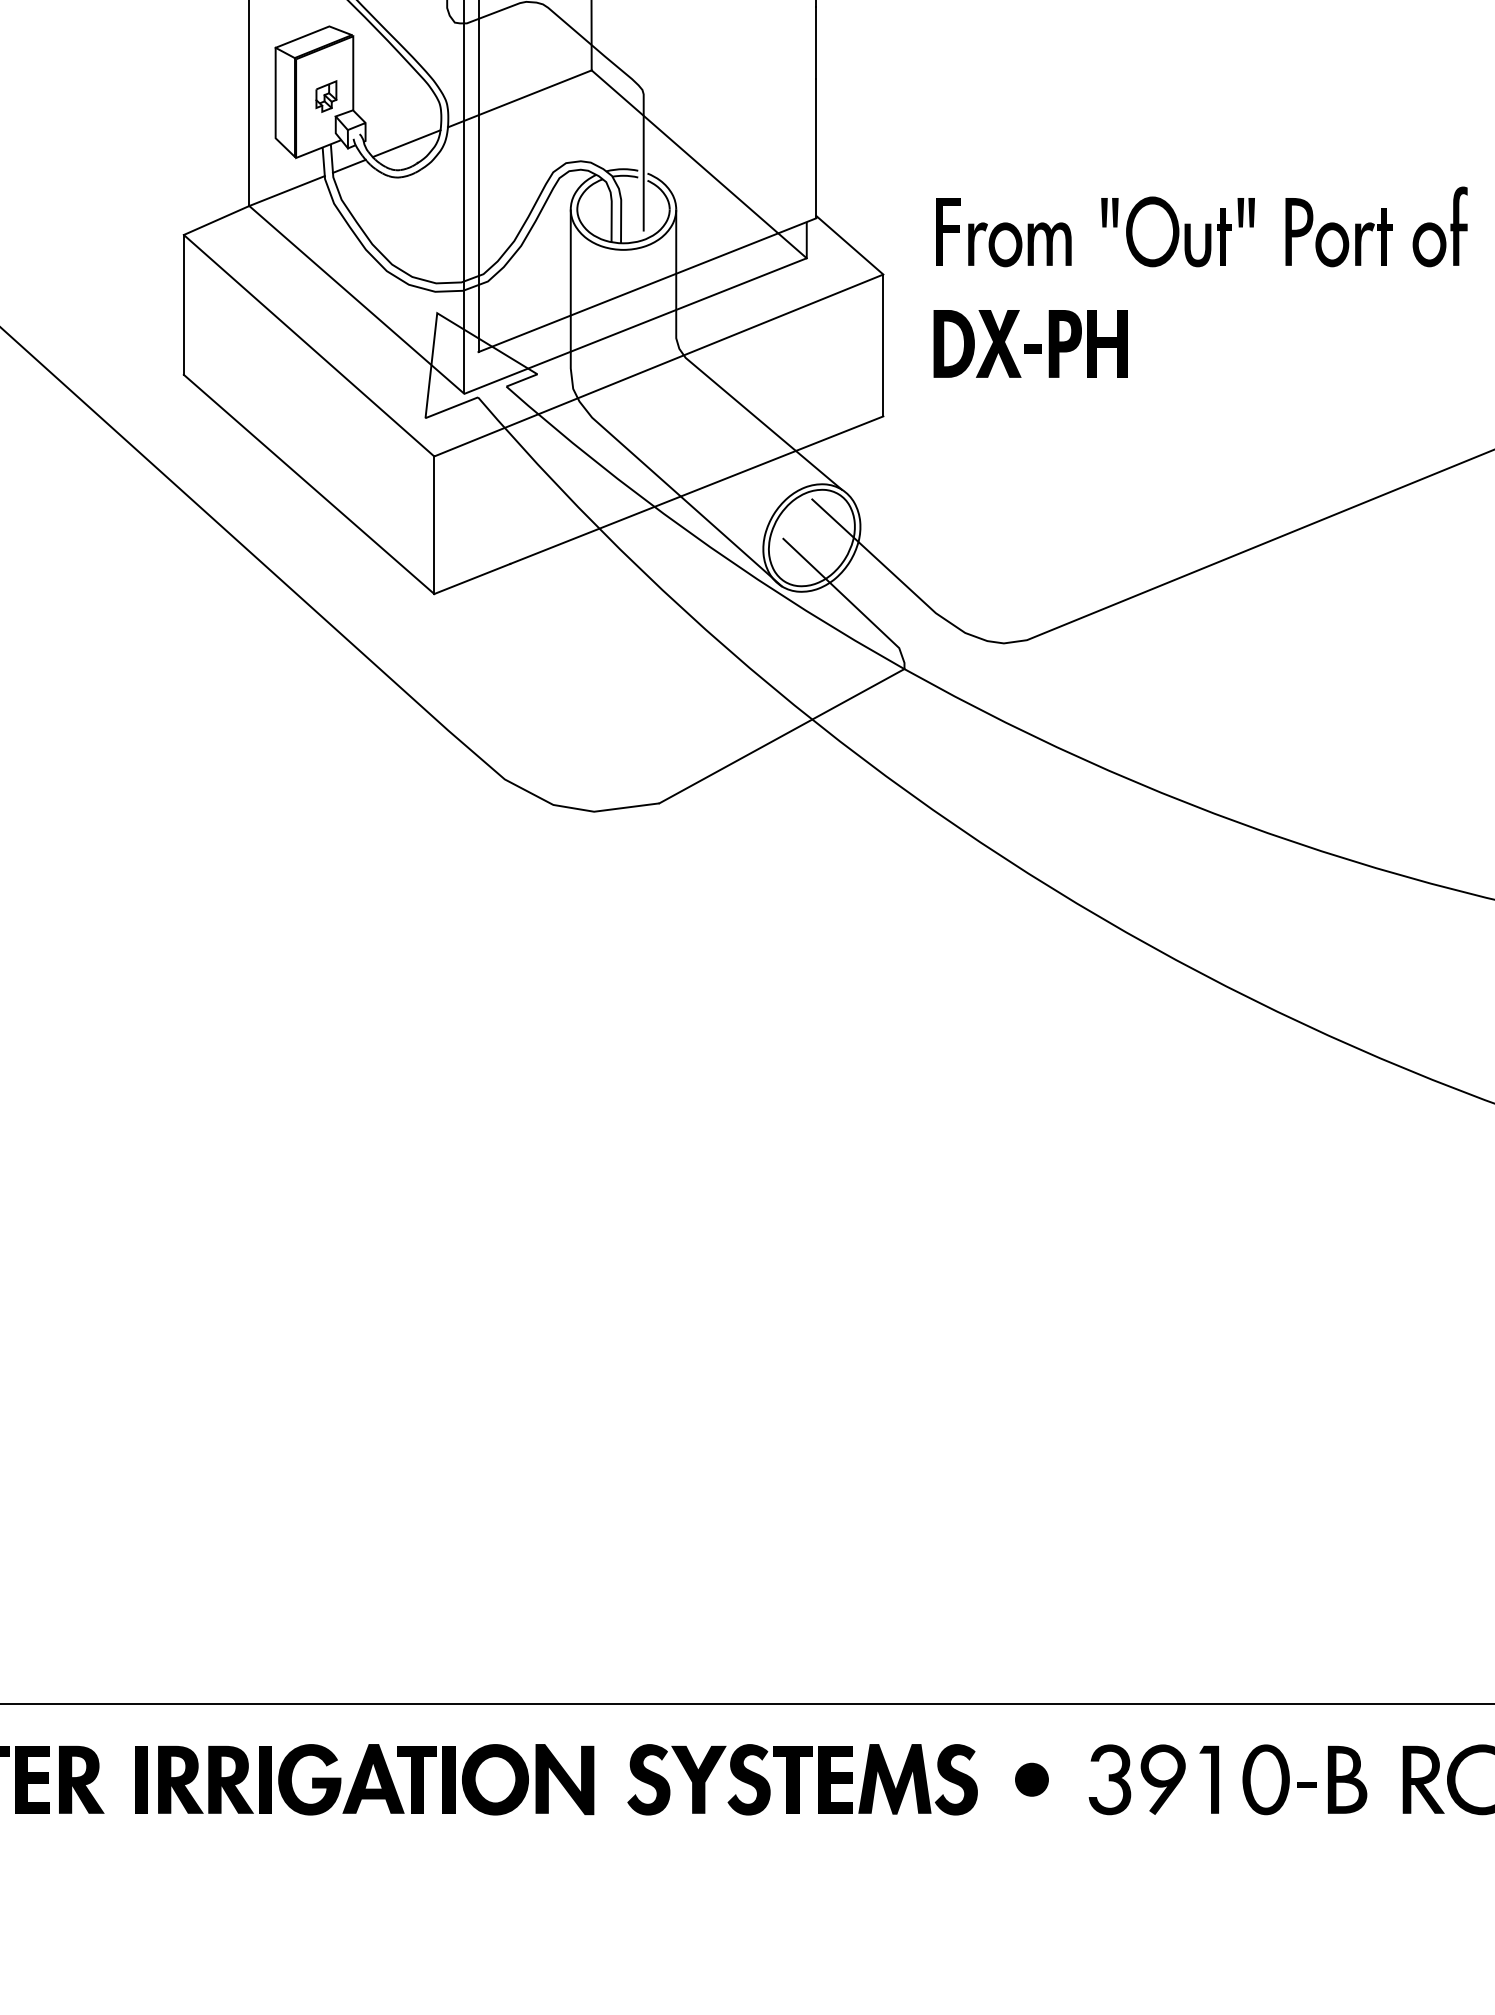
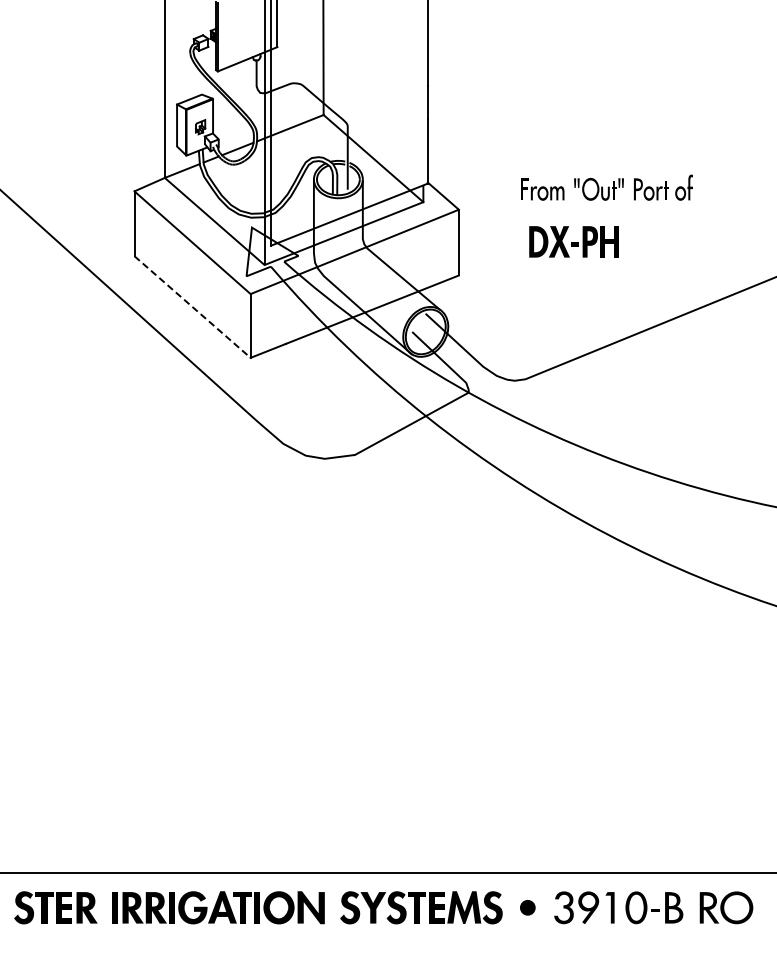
part: (1201, 226) -> (606, 187), size x0.7
part: (1029, 343) -> (573, 241), moved
line: (308, 485) -> (192, 307), solid -> dashed

